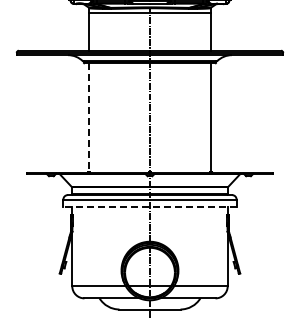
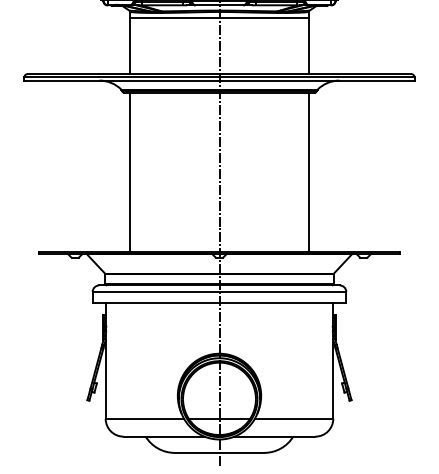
line: (88, 118) -> (129, 173), dashed -> solid
line: (149, 207) -> (218, 303), dashed -> solid

